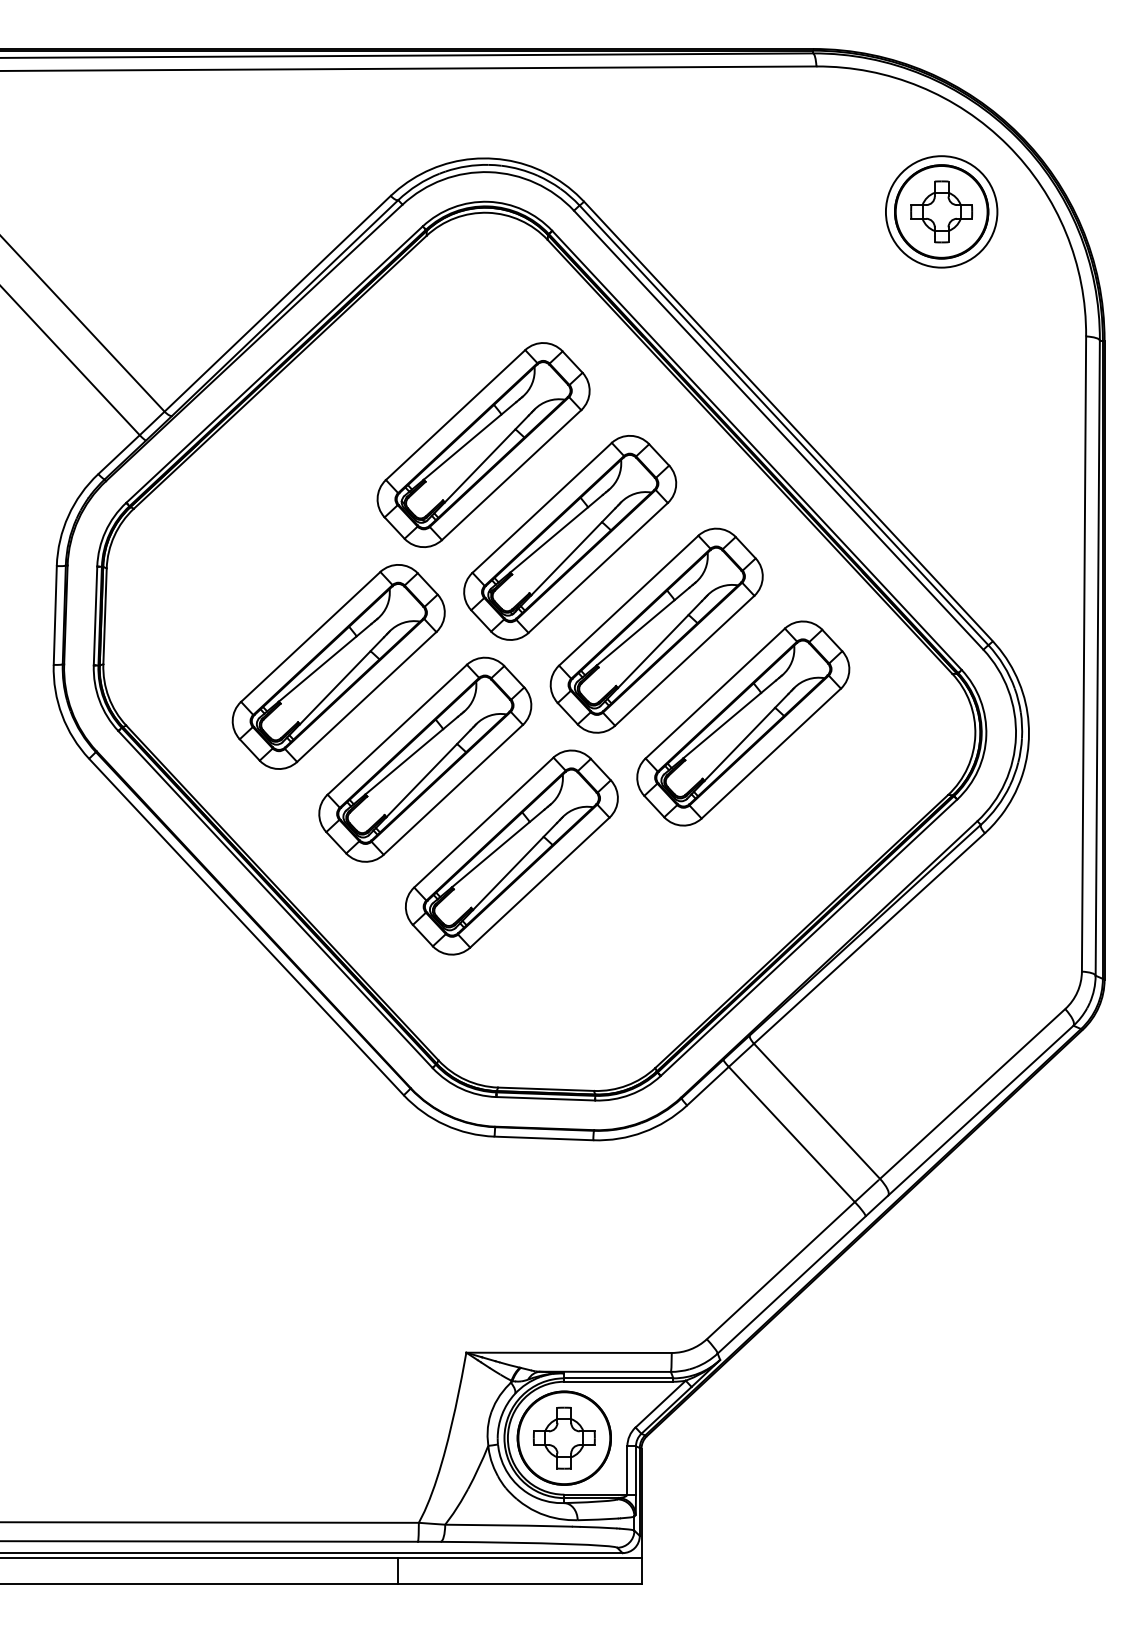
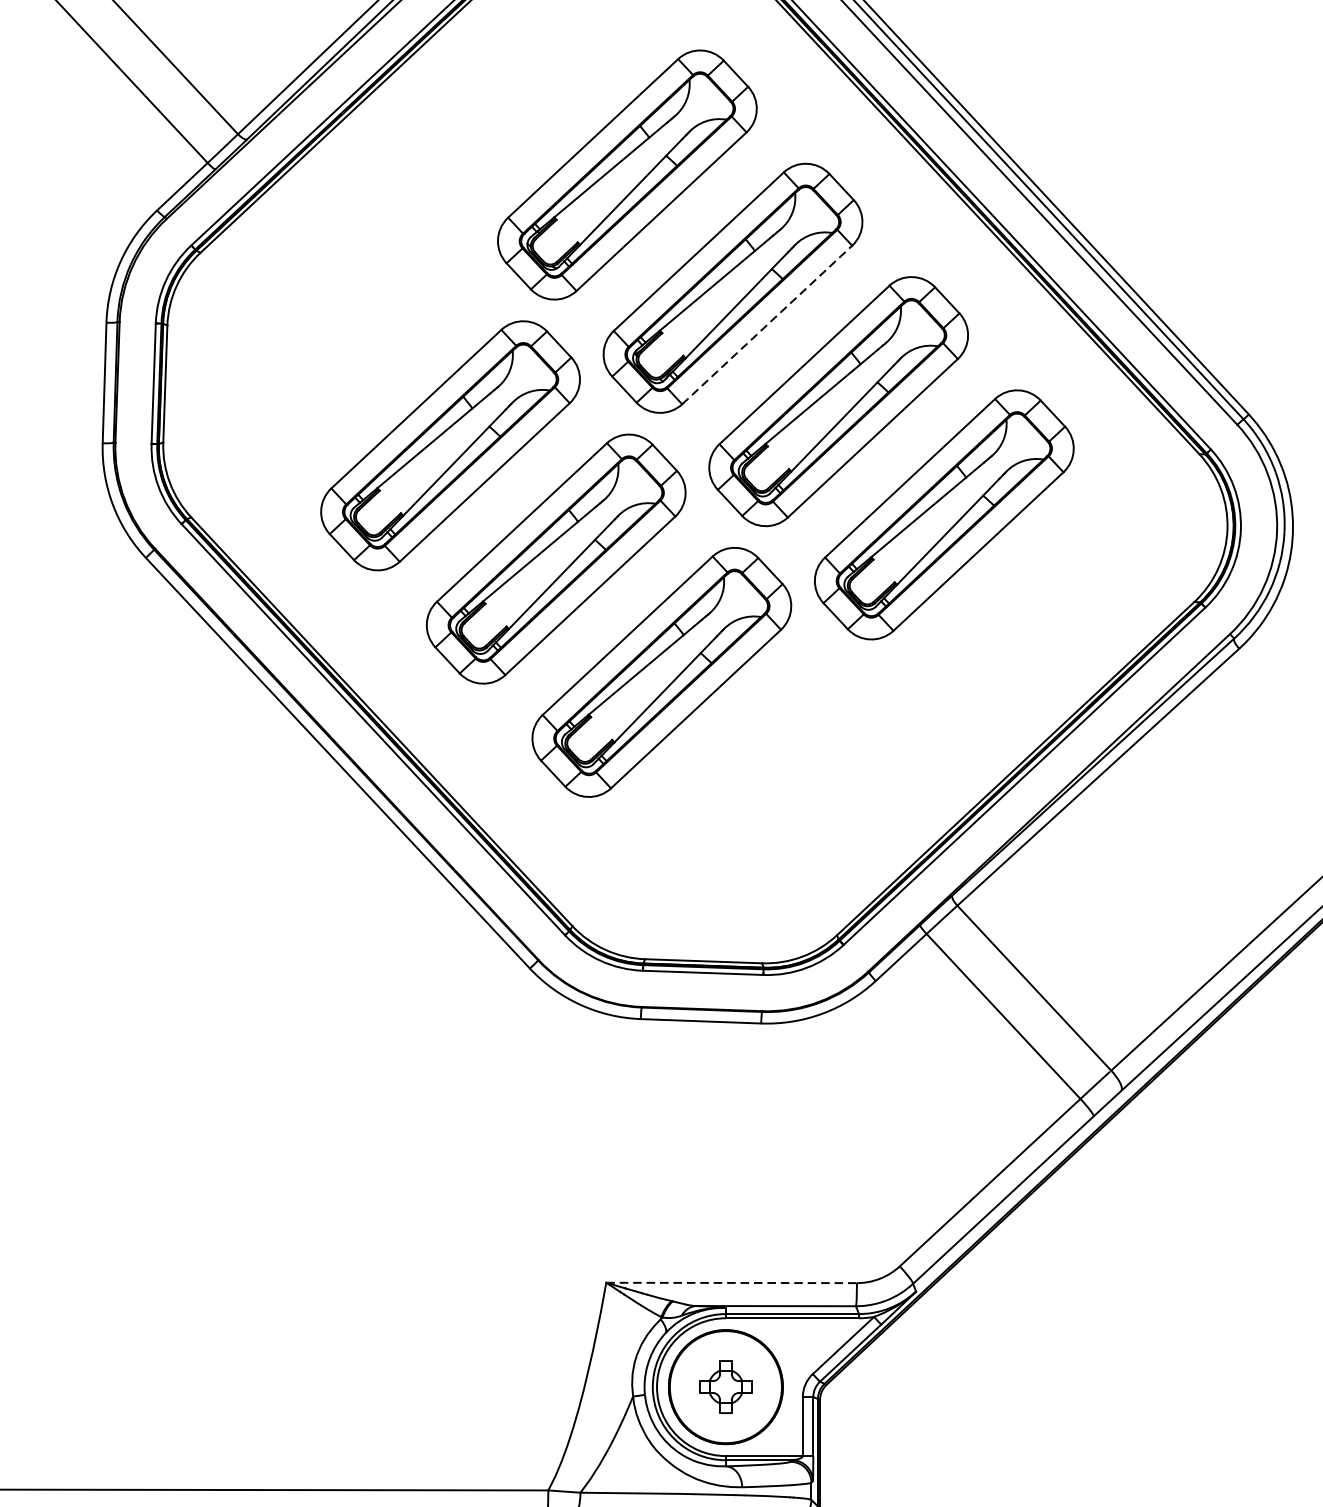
line: (598, 567) -> (767, 324), solid -> dashed
line: (569, 1352) -> (732, 1282), solid -> dashed
part: (564, 1437) -> (726, 1386), size x0.7

